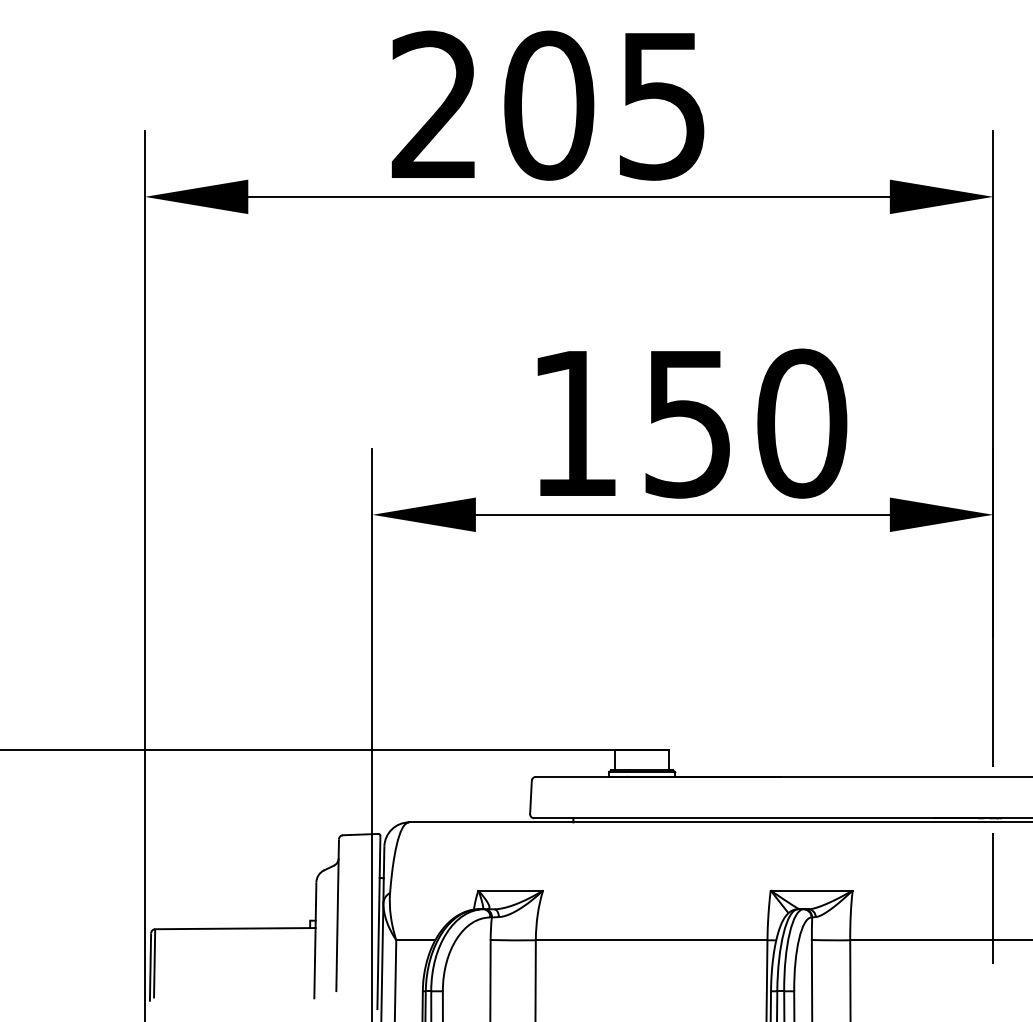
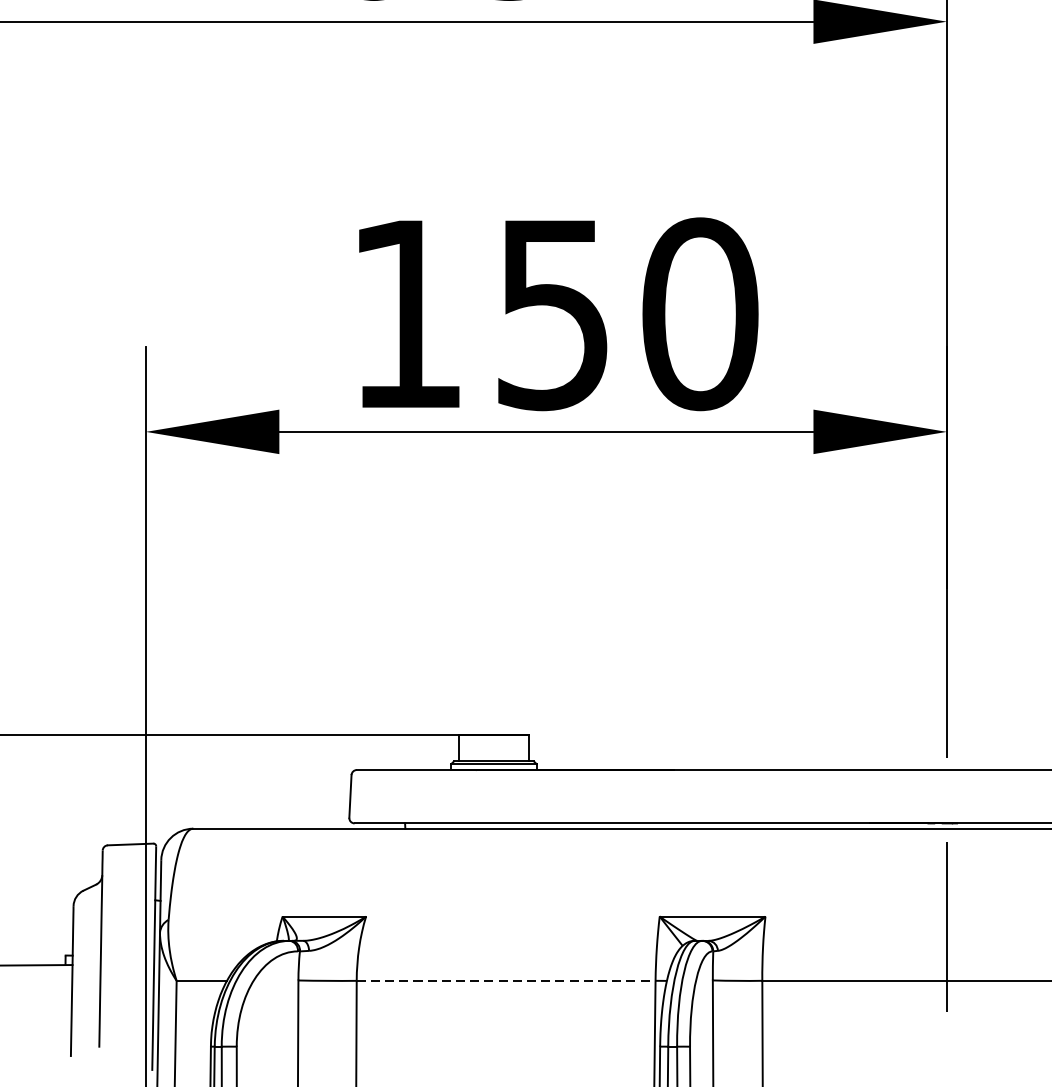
line: (651, 940) -> (505, 981), solid -> dashed

